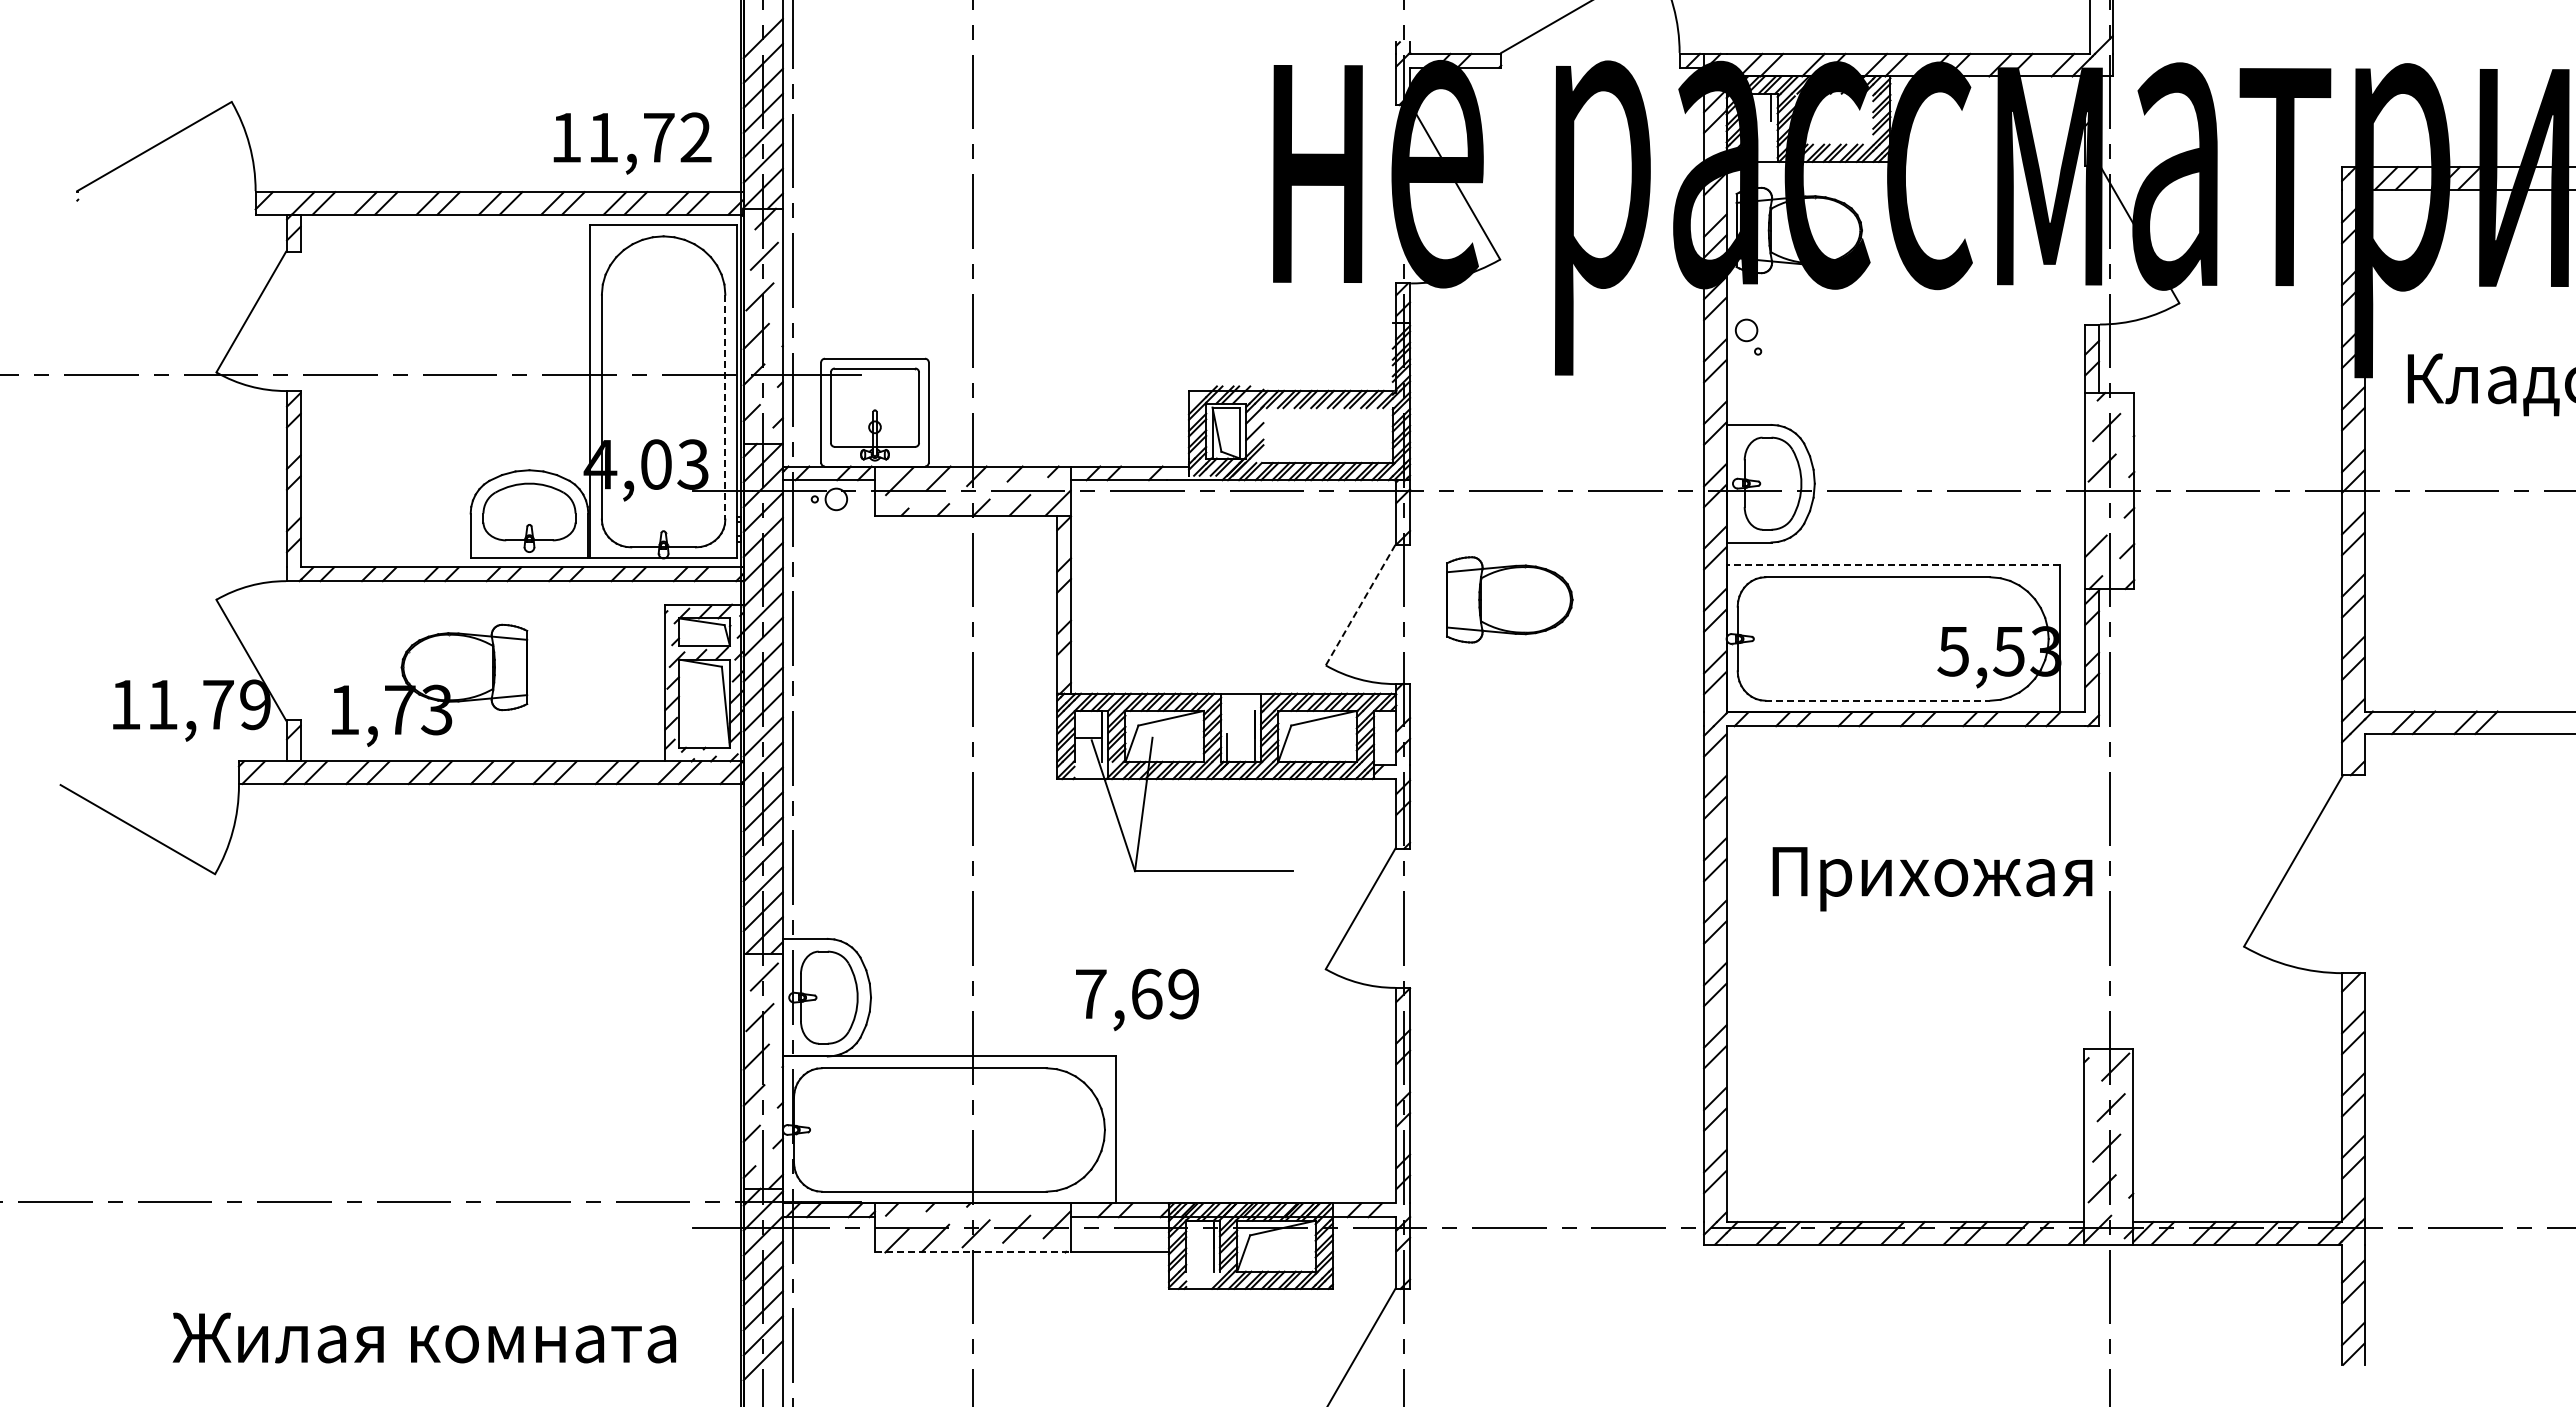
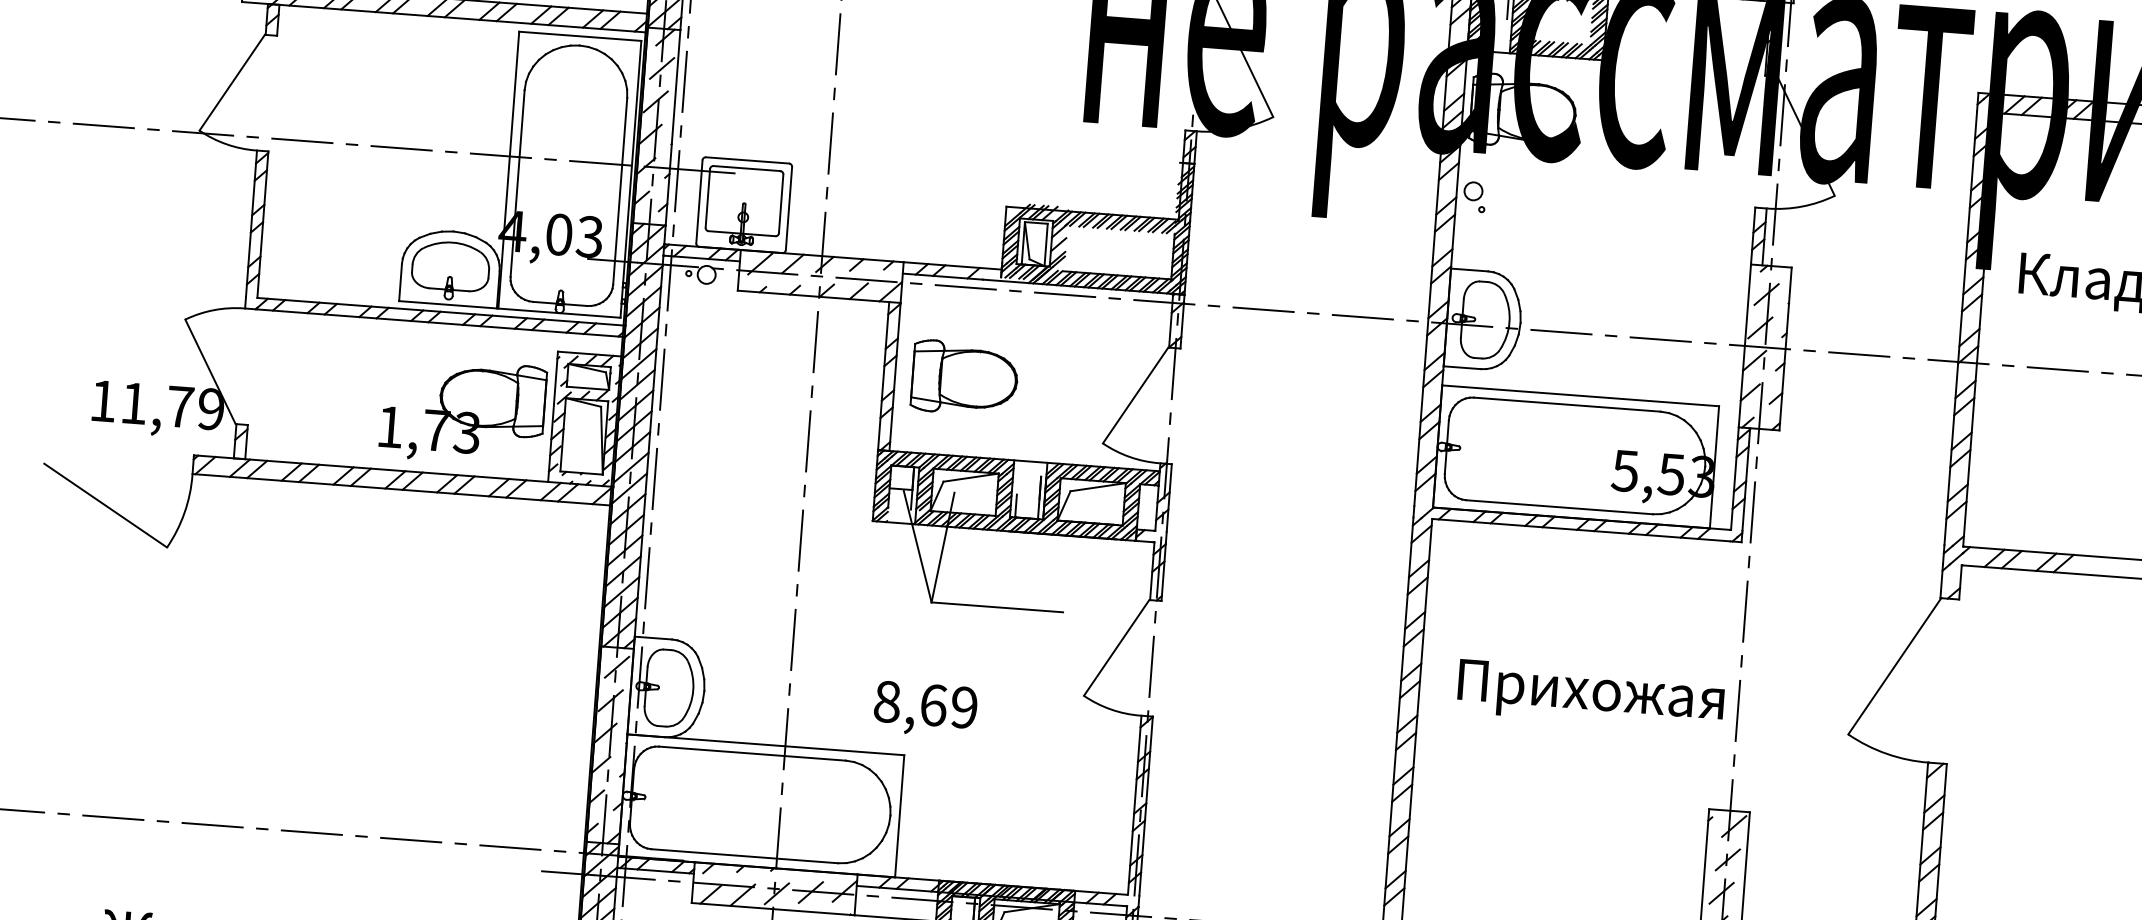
line: (725, 407) -> (620, 191), dashed -> solid
line: (2098, 507) -> (1754, 360), added
line: (1893, 565) -> (1580, 395), dashed -> solid
part: (1509, 599) -> (964, 377), moved
line: (1360, 605) -> (1135, 395), dashed -> solid
part: (430, 684) -> (463, 411), moved
line: (1878, 700) -> (1559, 507), dashed -> solid
text: (1932, 879) -> (1590, 695), moved
text: (1090, 994) -> (886, 702), 7,69 -> 8,69
line: (973, 1252) -> (773, 909), dashed -> solid

